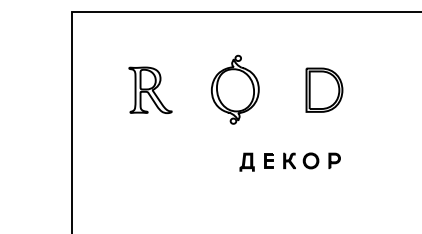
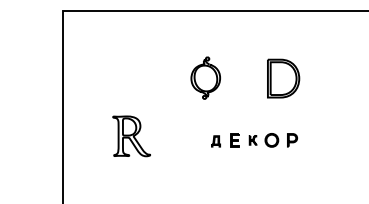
part: (150, 89) -> (131, 135), moved
part: (235, 89) -> (205, 77), size x0.7
part: (289, 160) -> (253, 139), size x0.7
part: (246, 161) -> (215, 140), size x0.7

